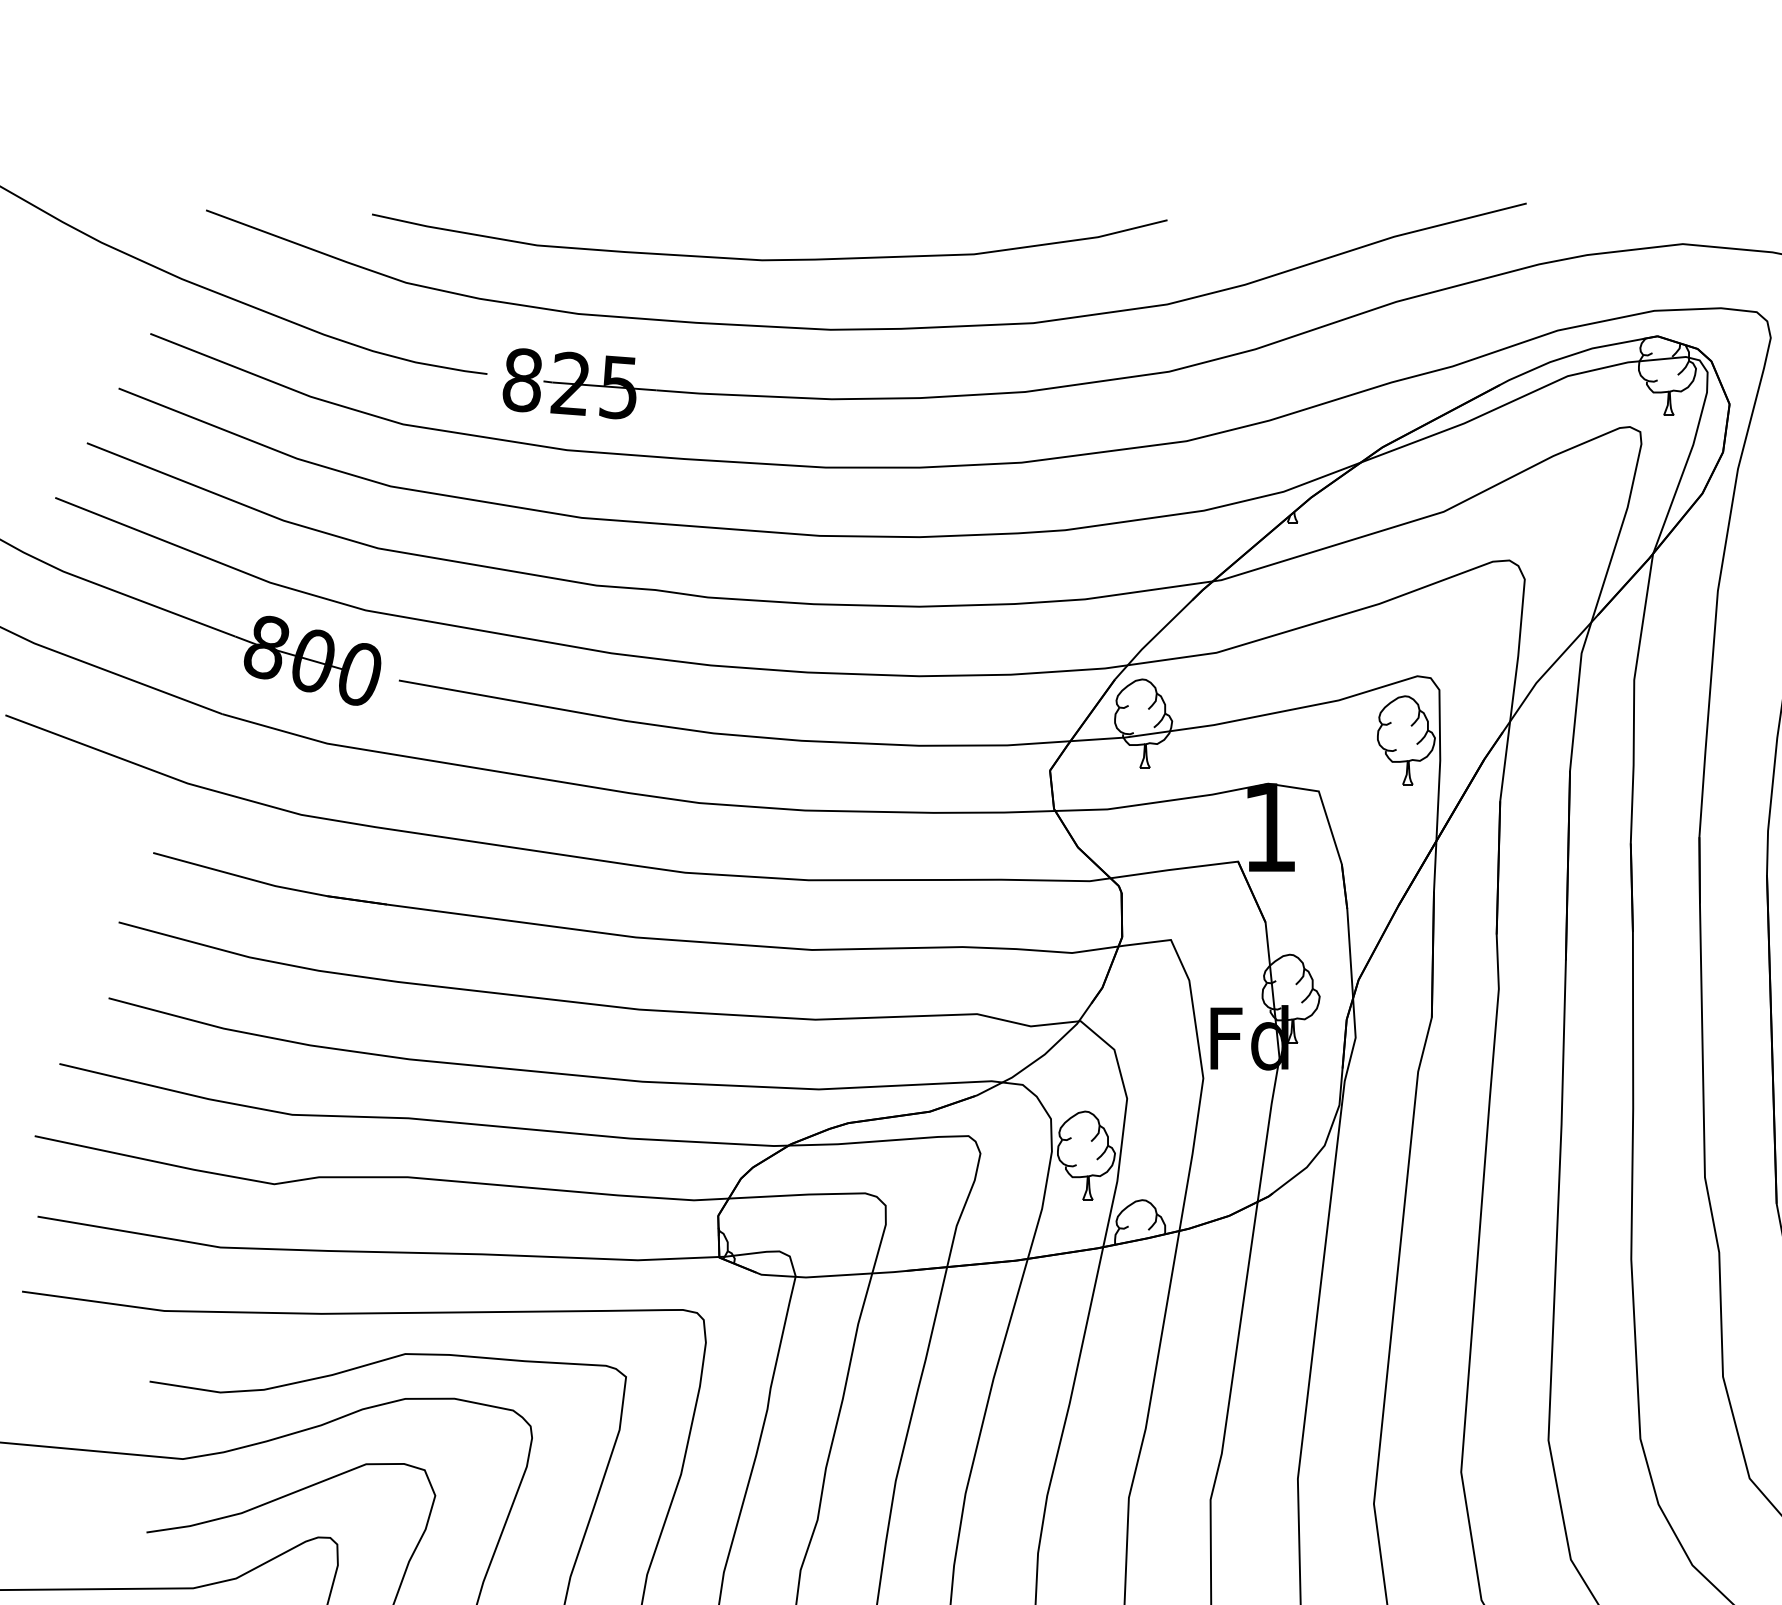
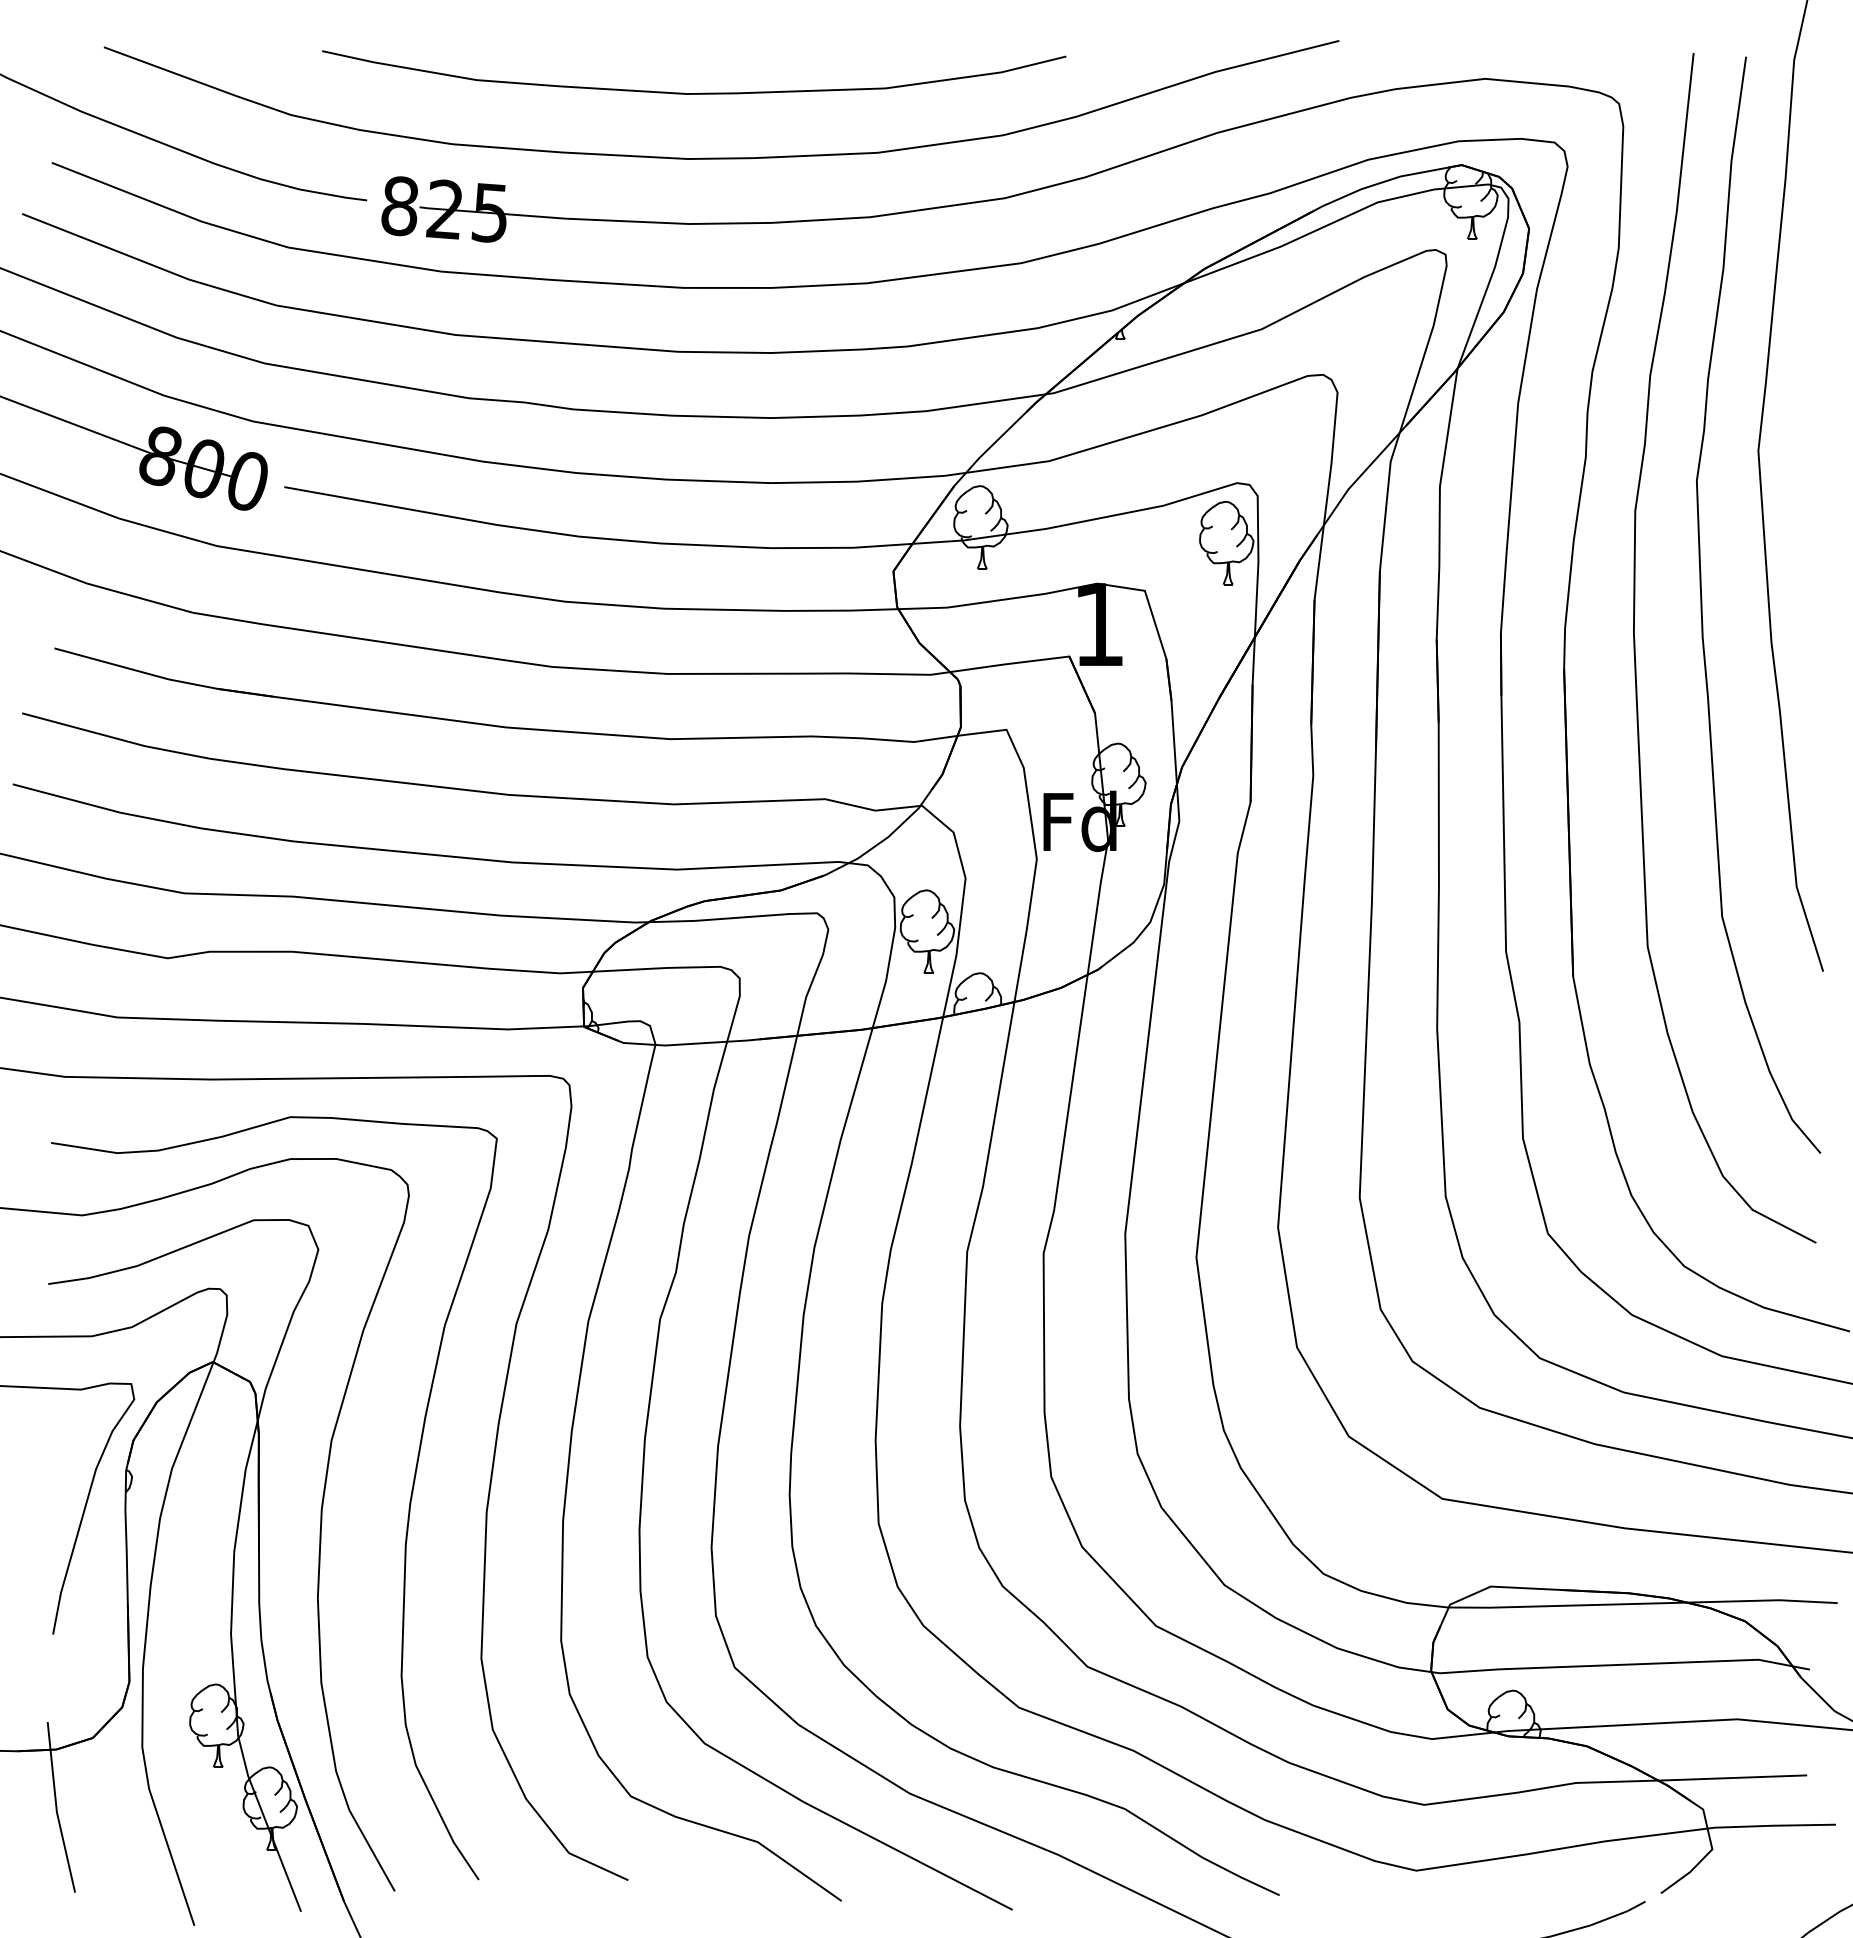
curve: (776, 258) -> (700, 92), moved

